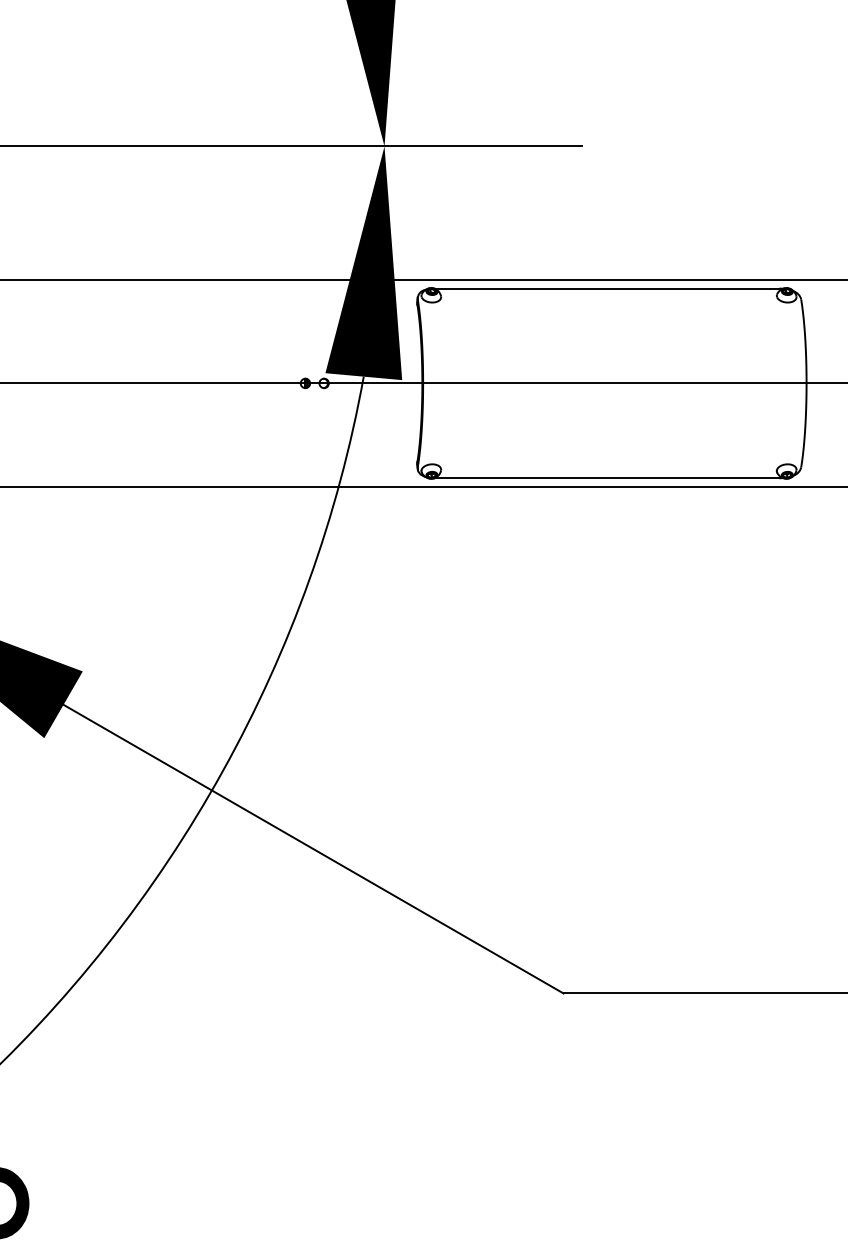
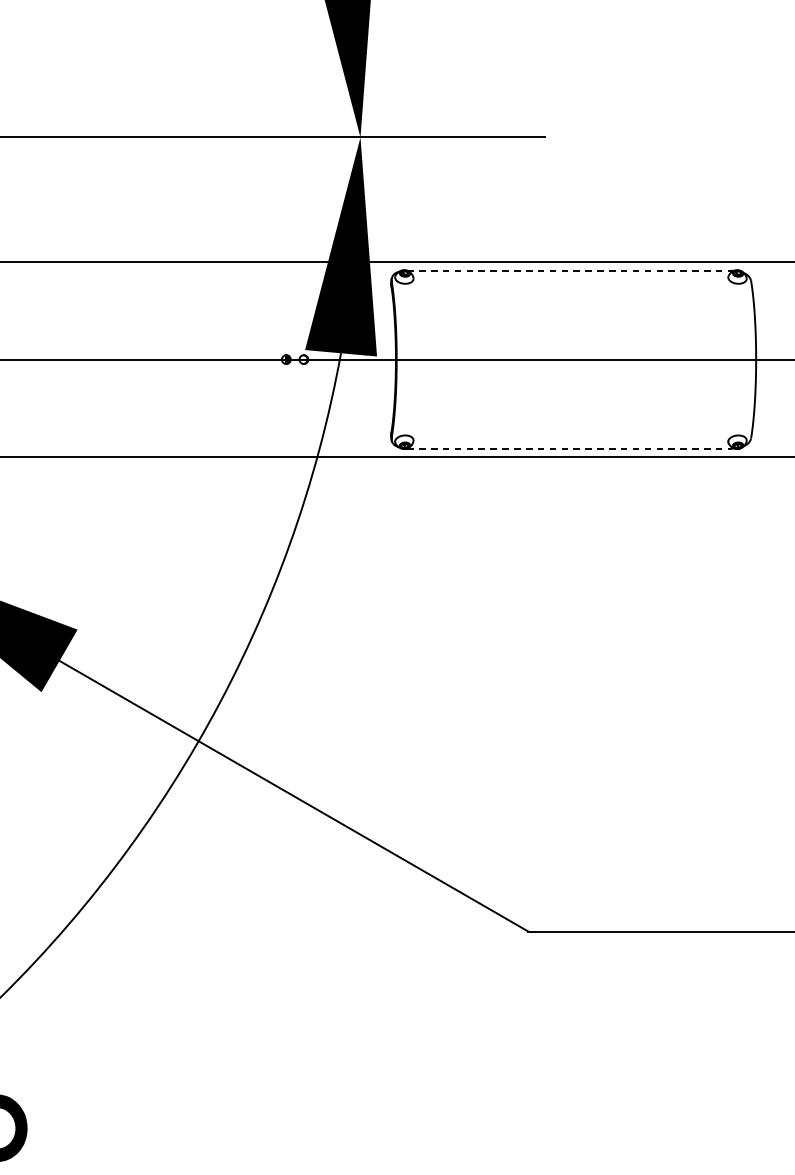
line: (607, 288) -> (569, 270), solid -> dashed
line: (607, 478) -> (569, 448), solid -> dashed

